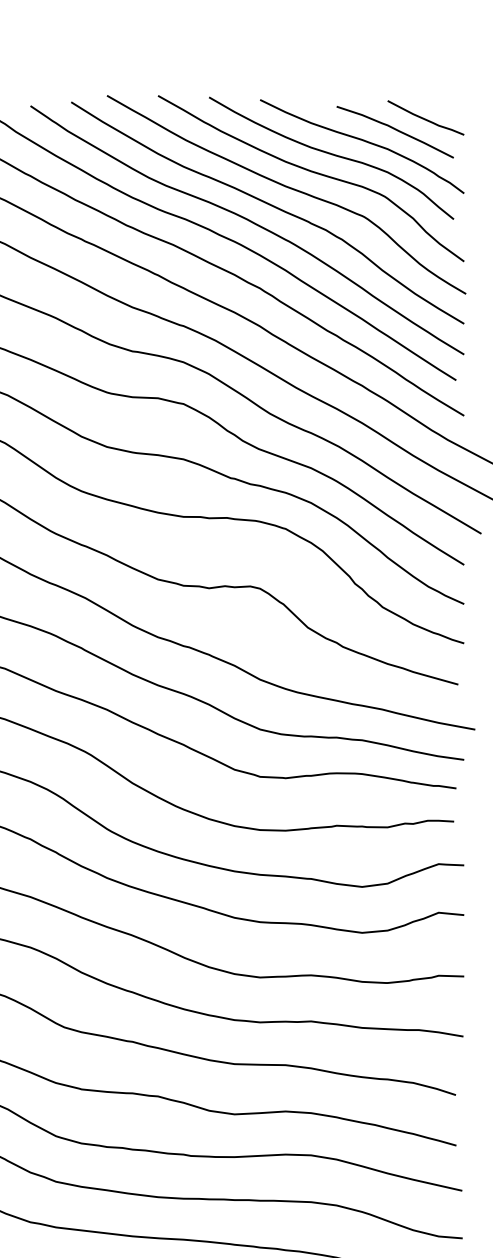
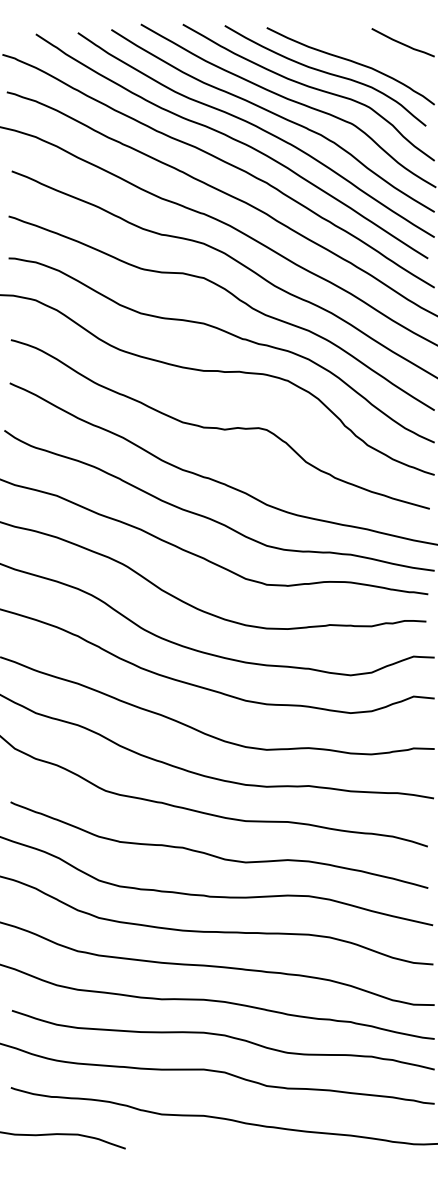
curve: (395, 131) -> (378, 53), removed

